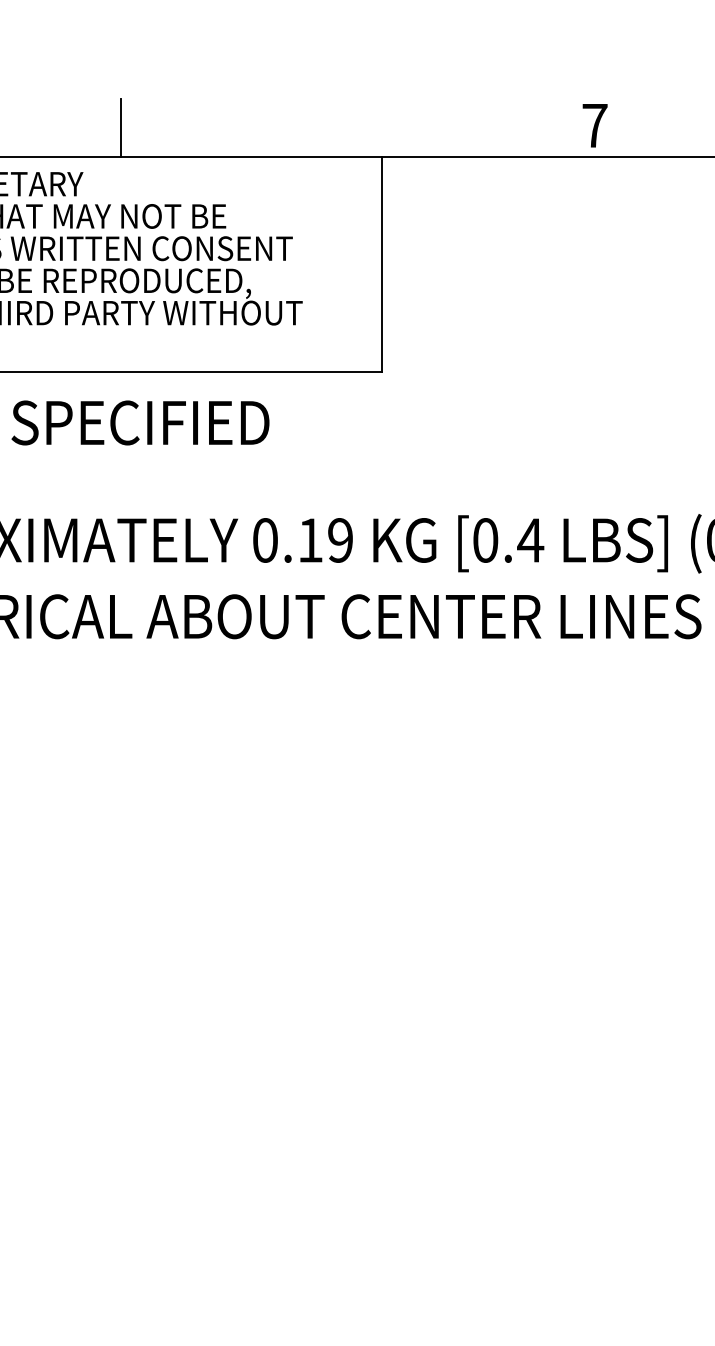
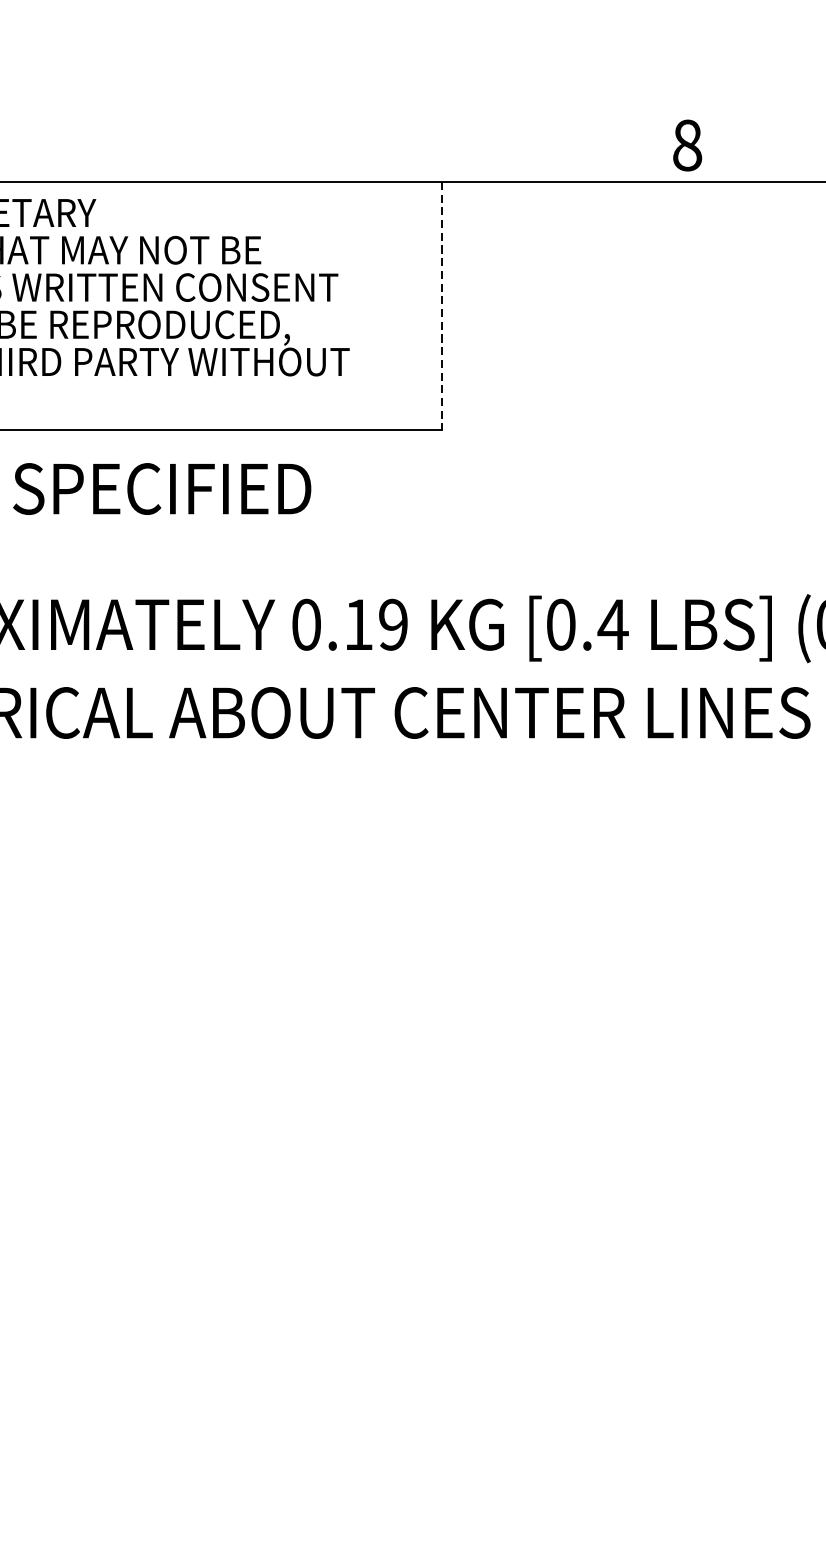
text: (594, 125) -> (686, 145), 7 -> 8
line: (121, 128) -> (140, 148), removed
line: (382, 265) -> (441, 307), solid -> dashed

